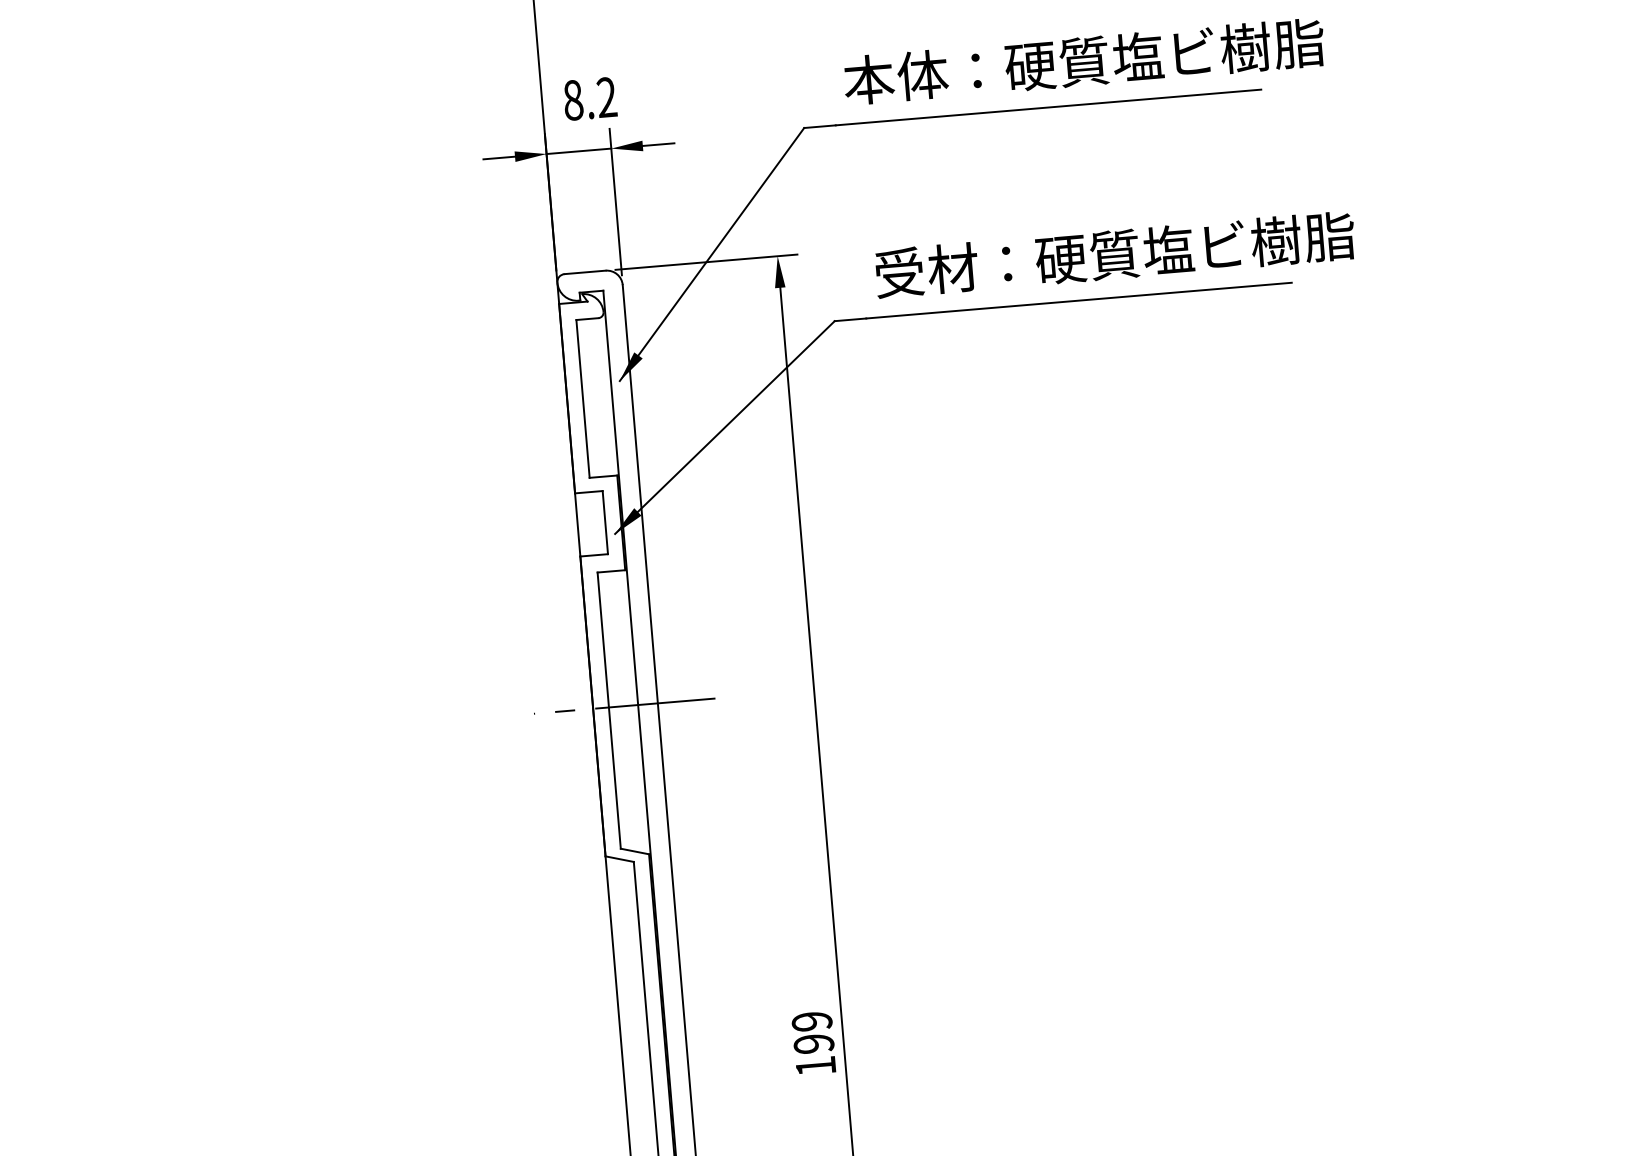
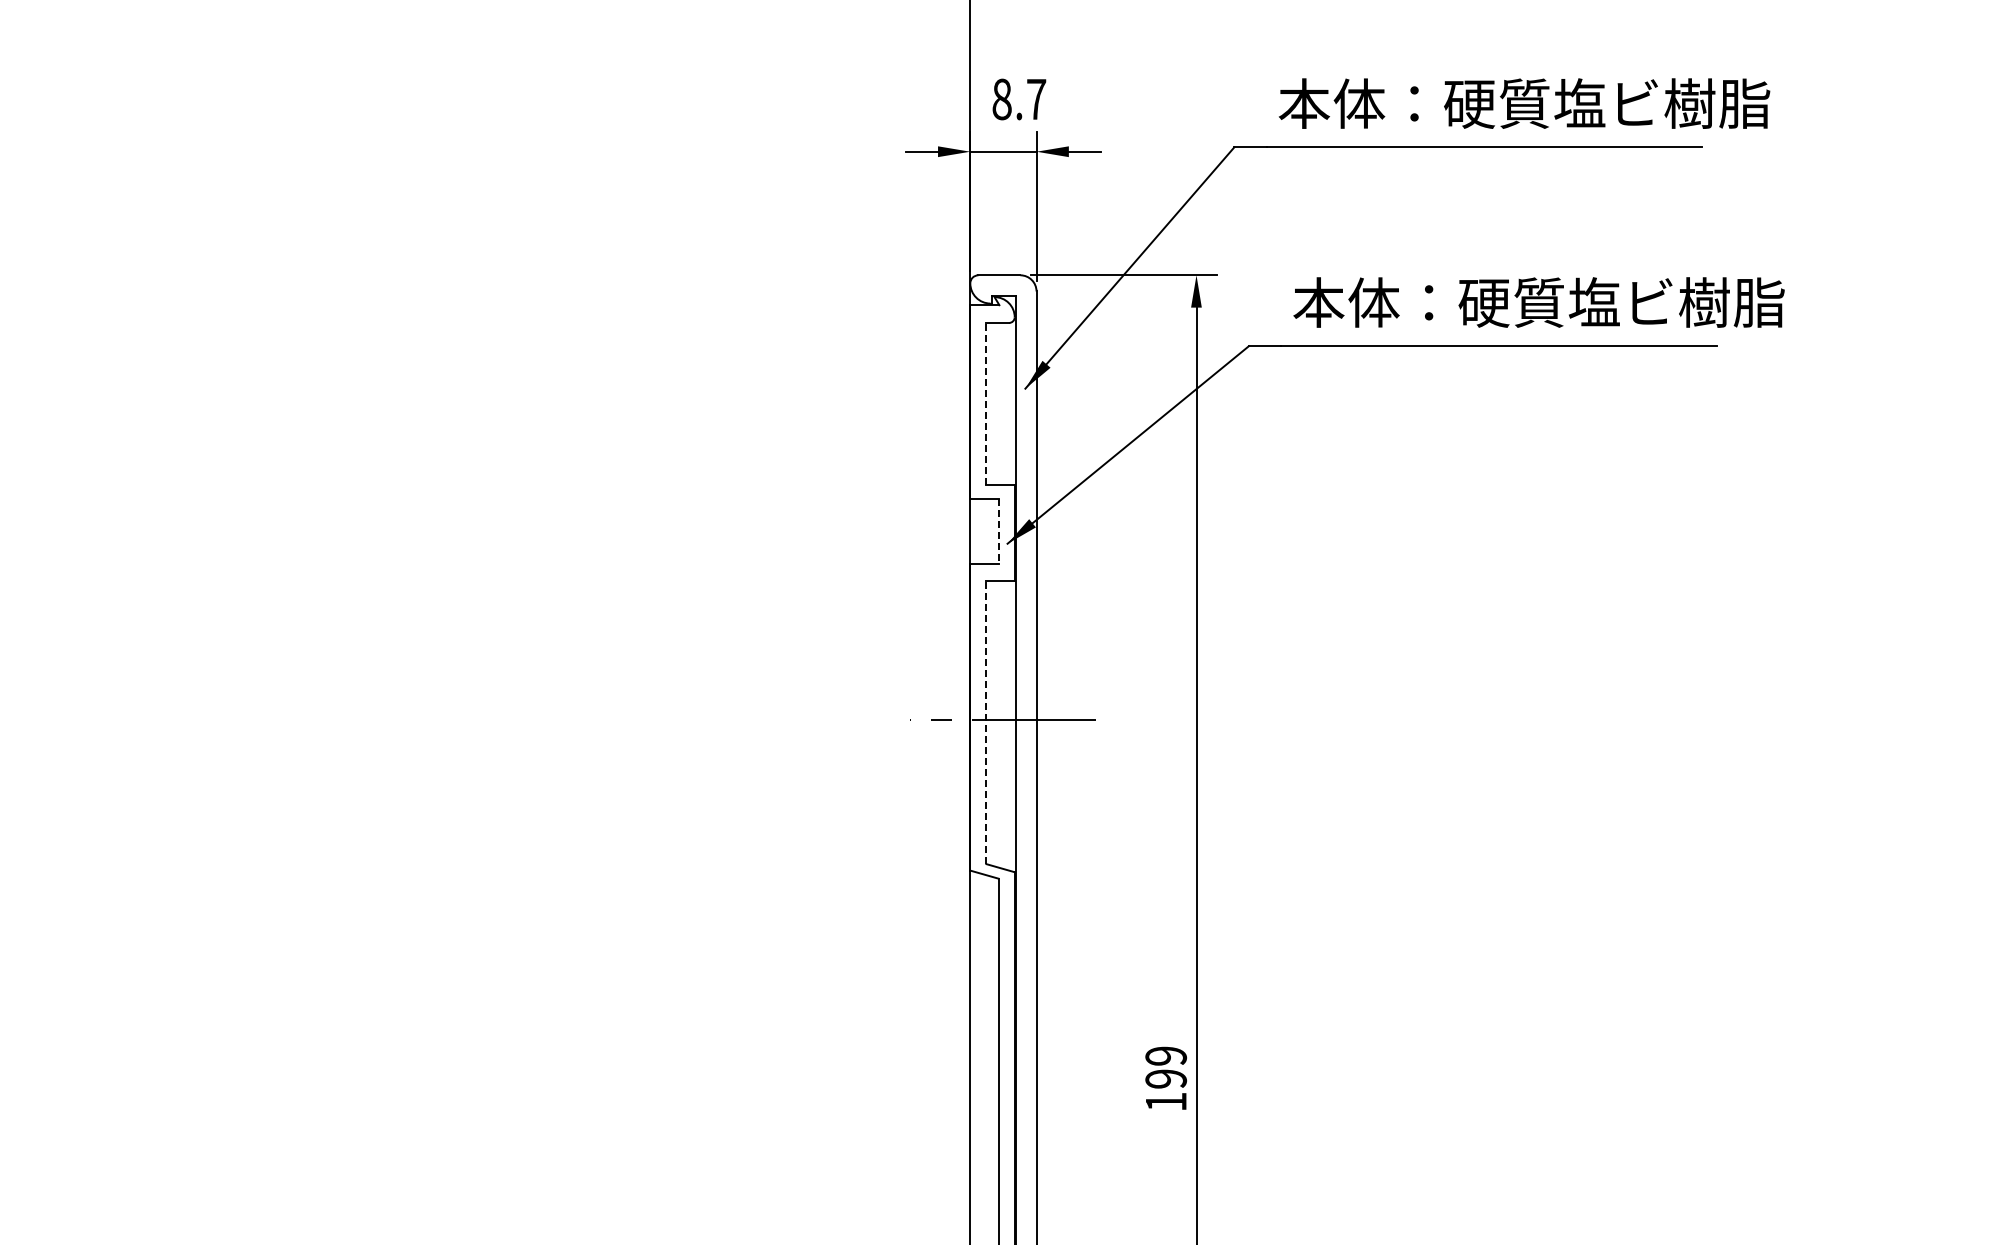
text: (606, 96) -> (1036, 98), 8.2 -> 8.7
text: (926, 270) -> (1346, 302), 受材：硬質塩ビ樹脂 -> 本体：硬質塩ビ樹脂
line: (583, 398) -> (986, 403), solid -> dashed
line: (605, 522) -> (998, 531), solid -> dashed
line: (609, 710) -> (986, 722), solid -> dashed

